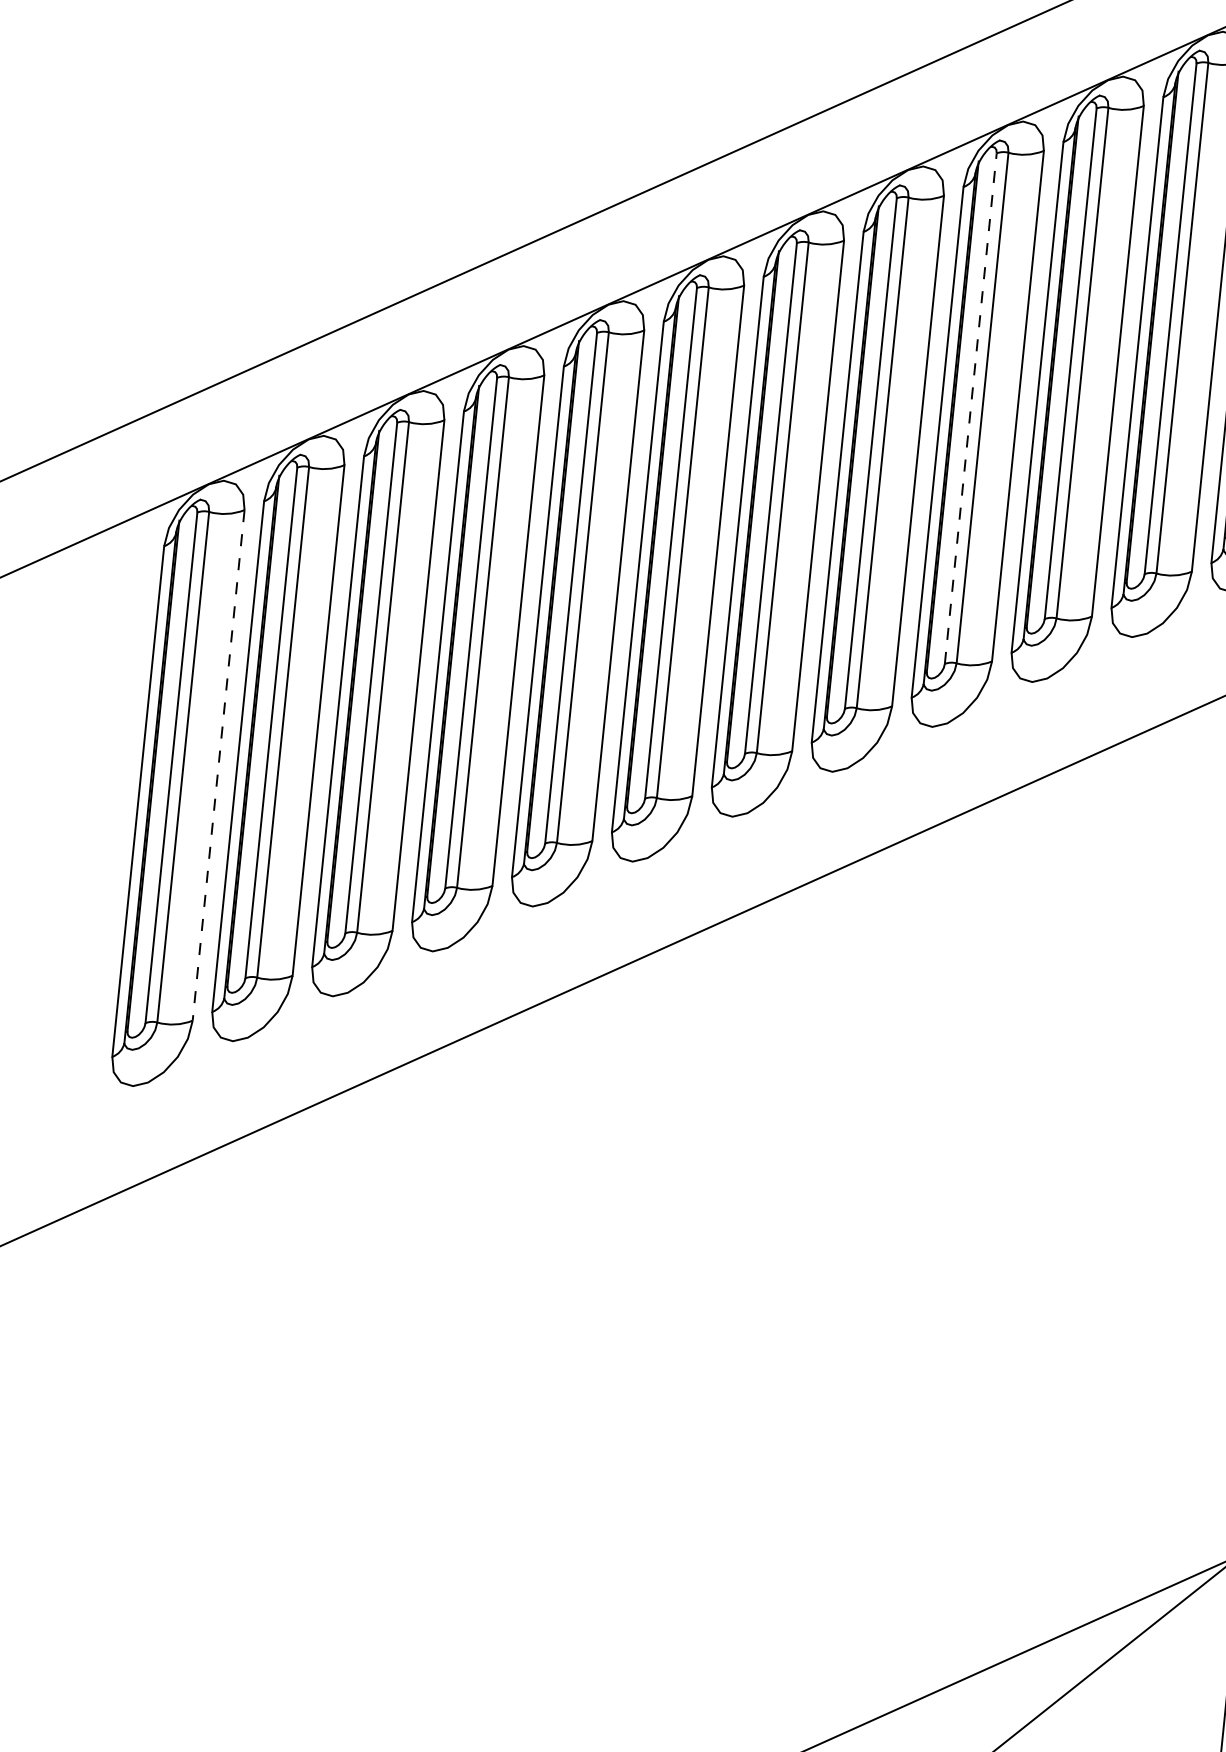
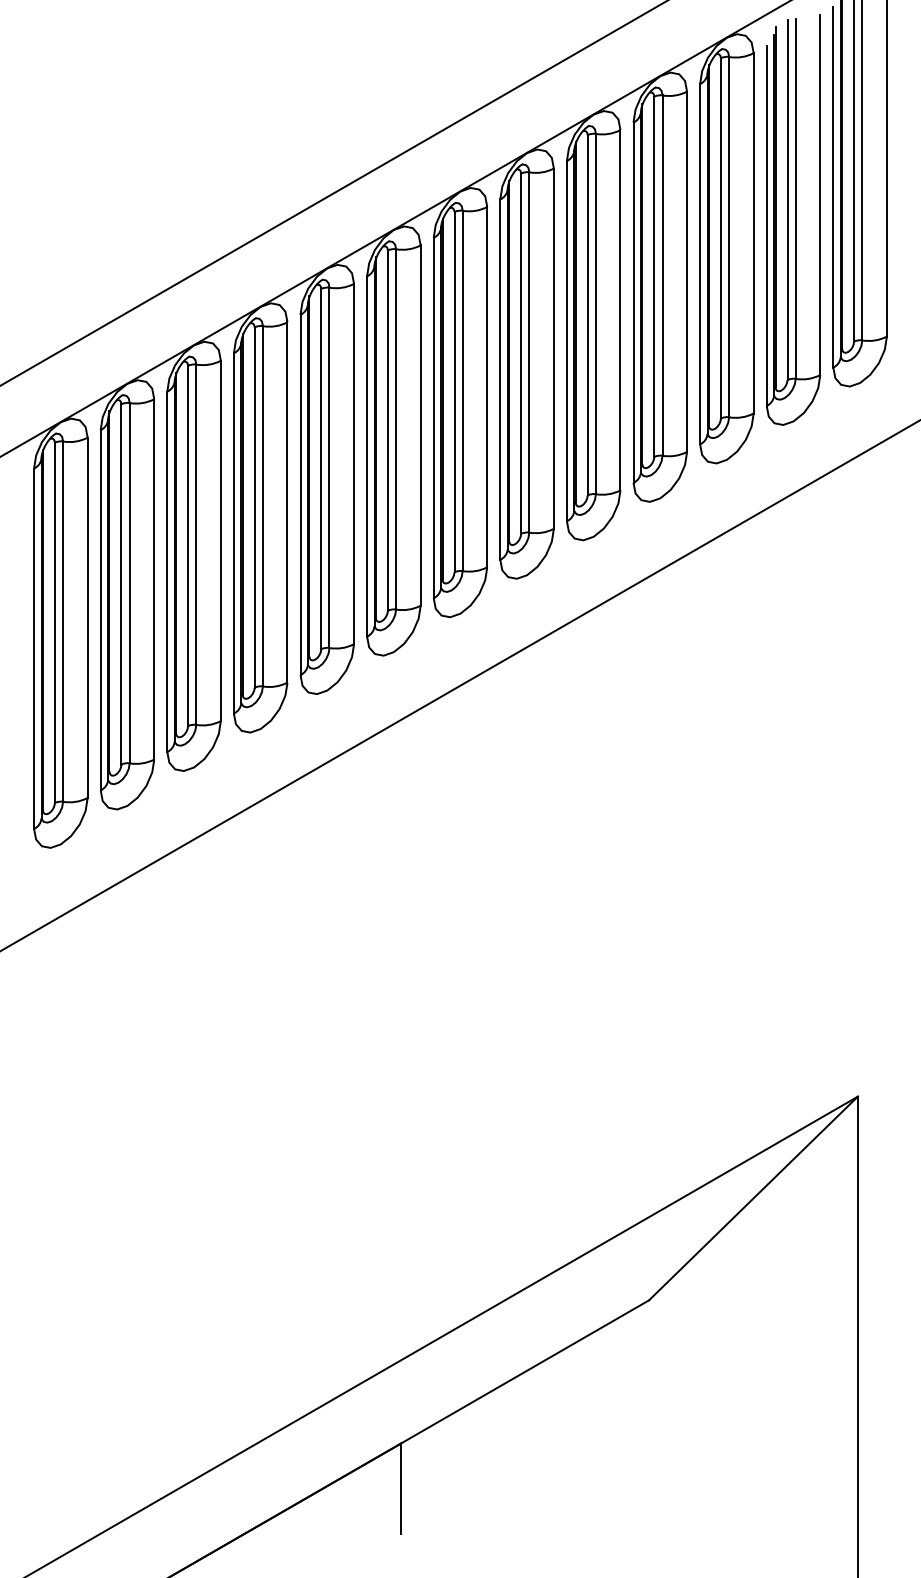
line: (970, 407) -> (587, 314), dashed -> solid
line: (218, 766) -> (87, 618), dashed -> solid

